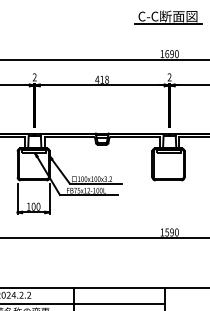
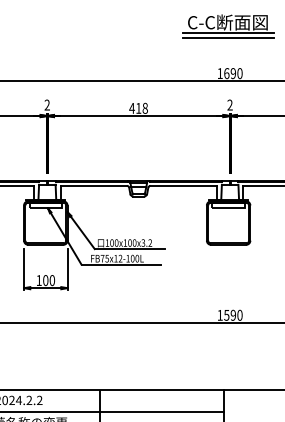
line: (168, 27) -> (228, 37), added

